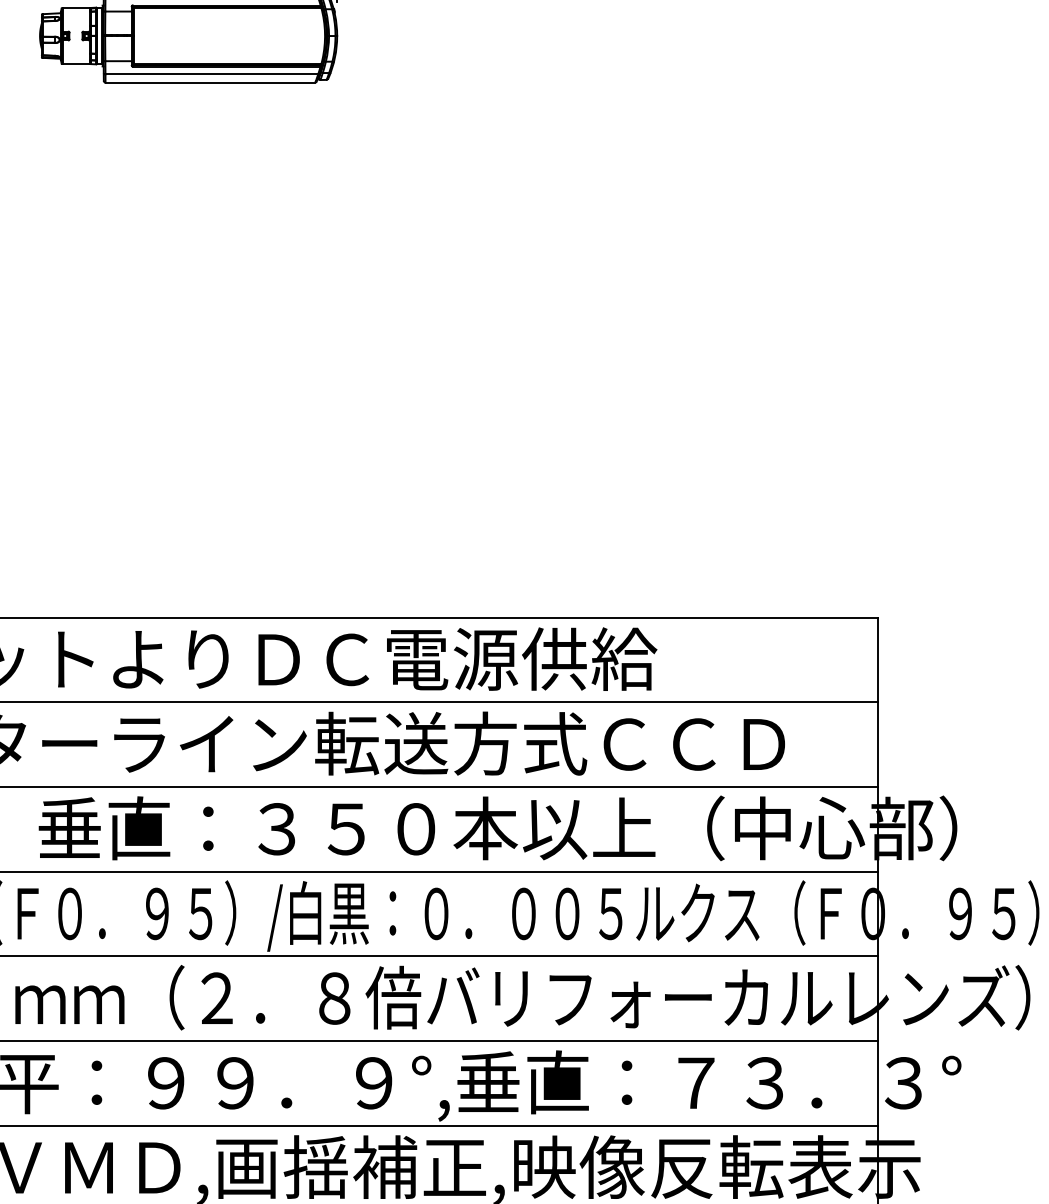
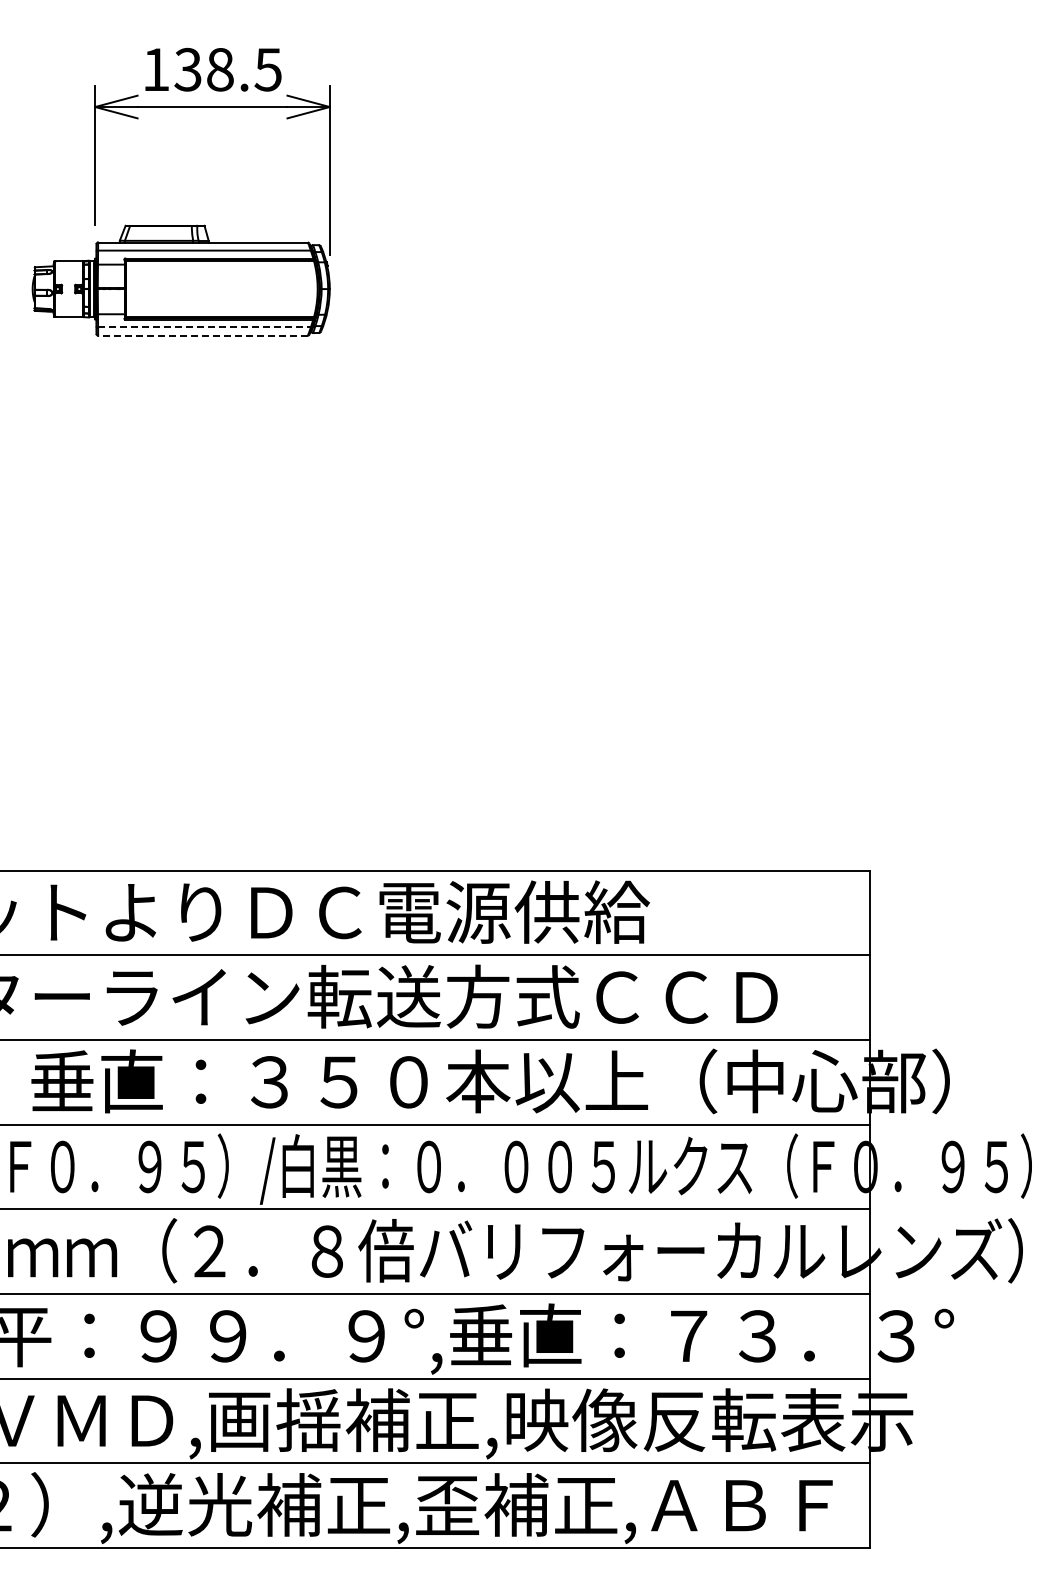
line: (211, 74) -> (204, 327), solid -> dashed
line: (210, 82) -> (203, 335), solid -> dashed

